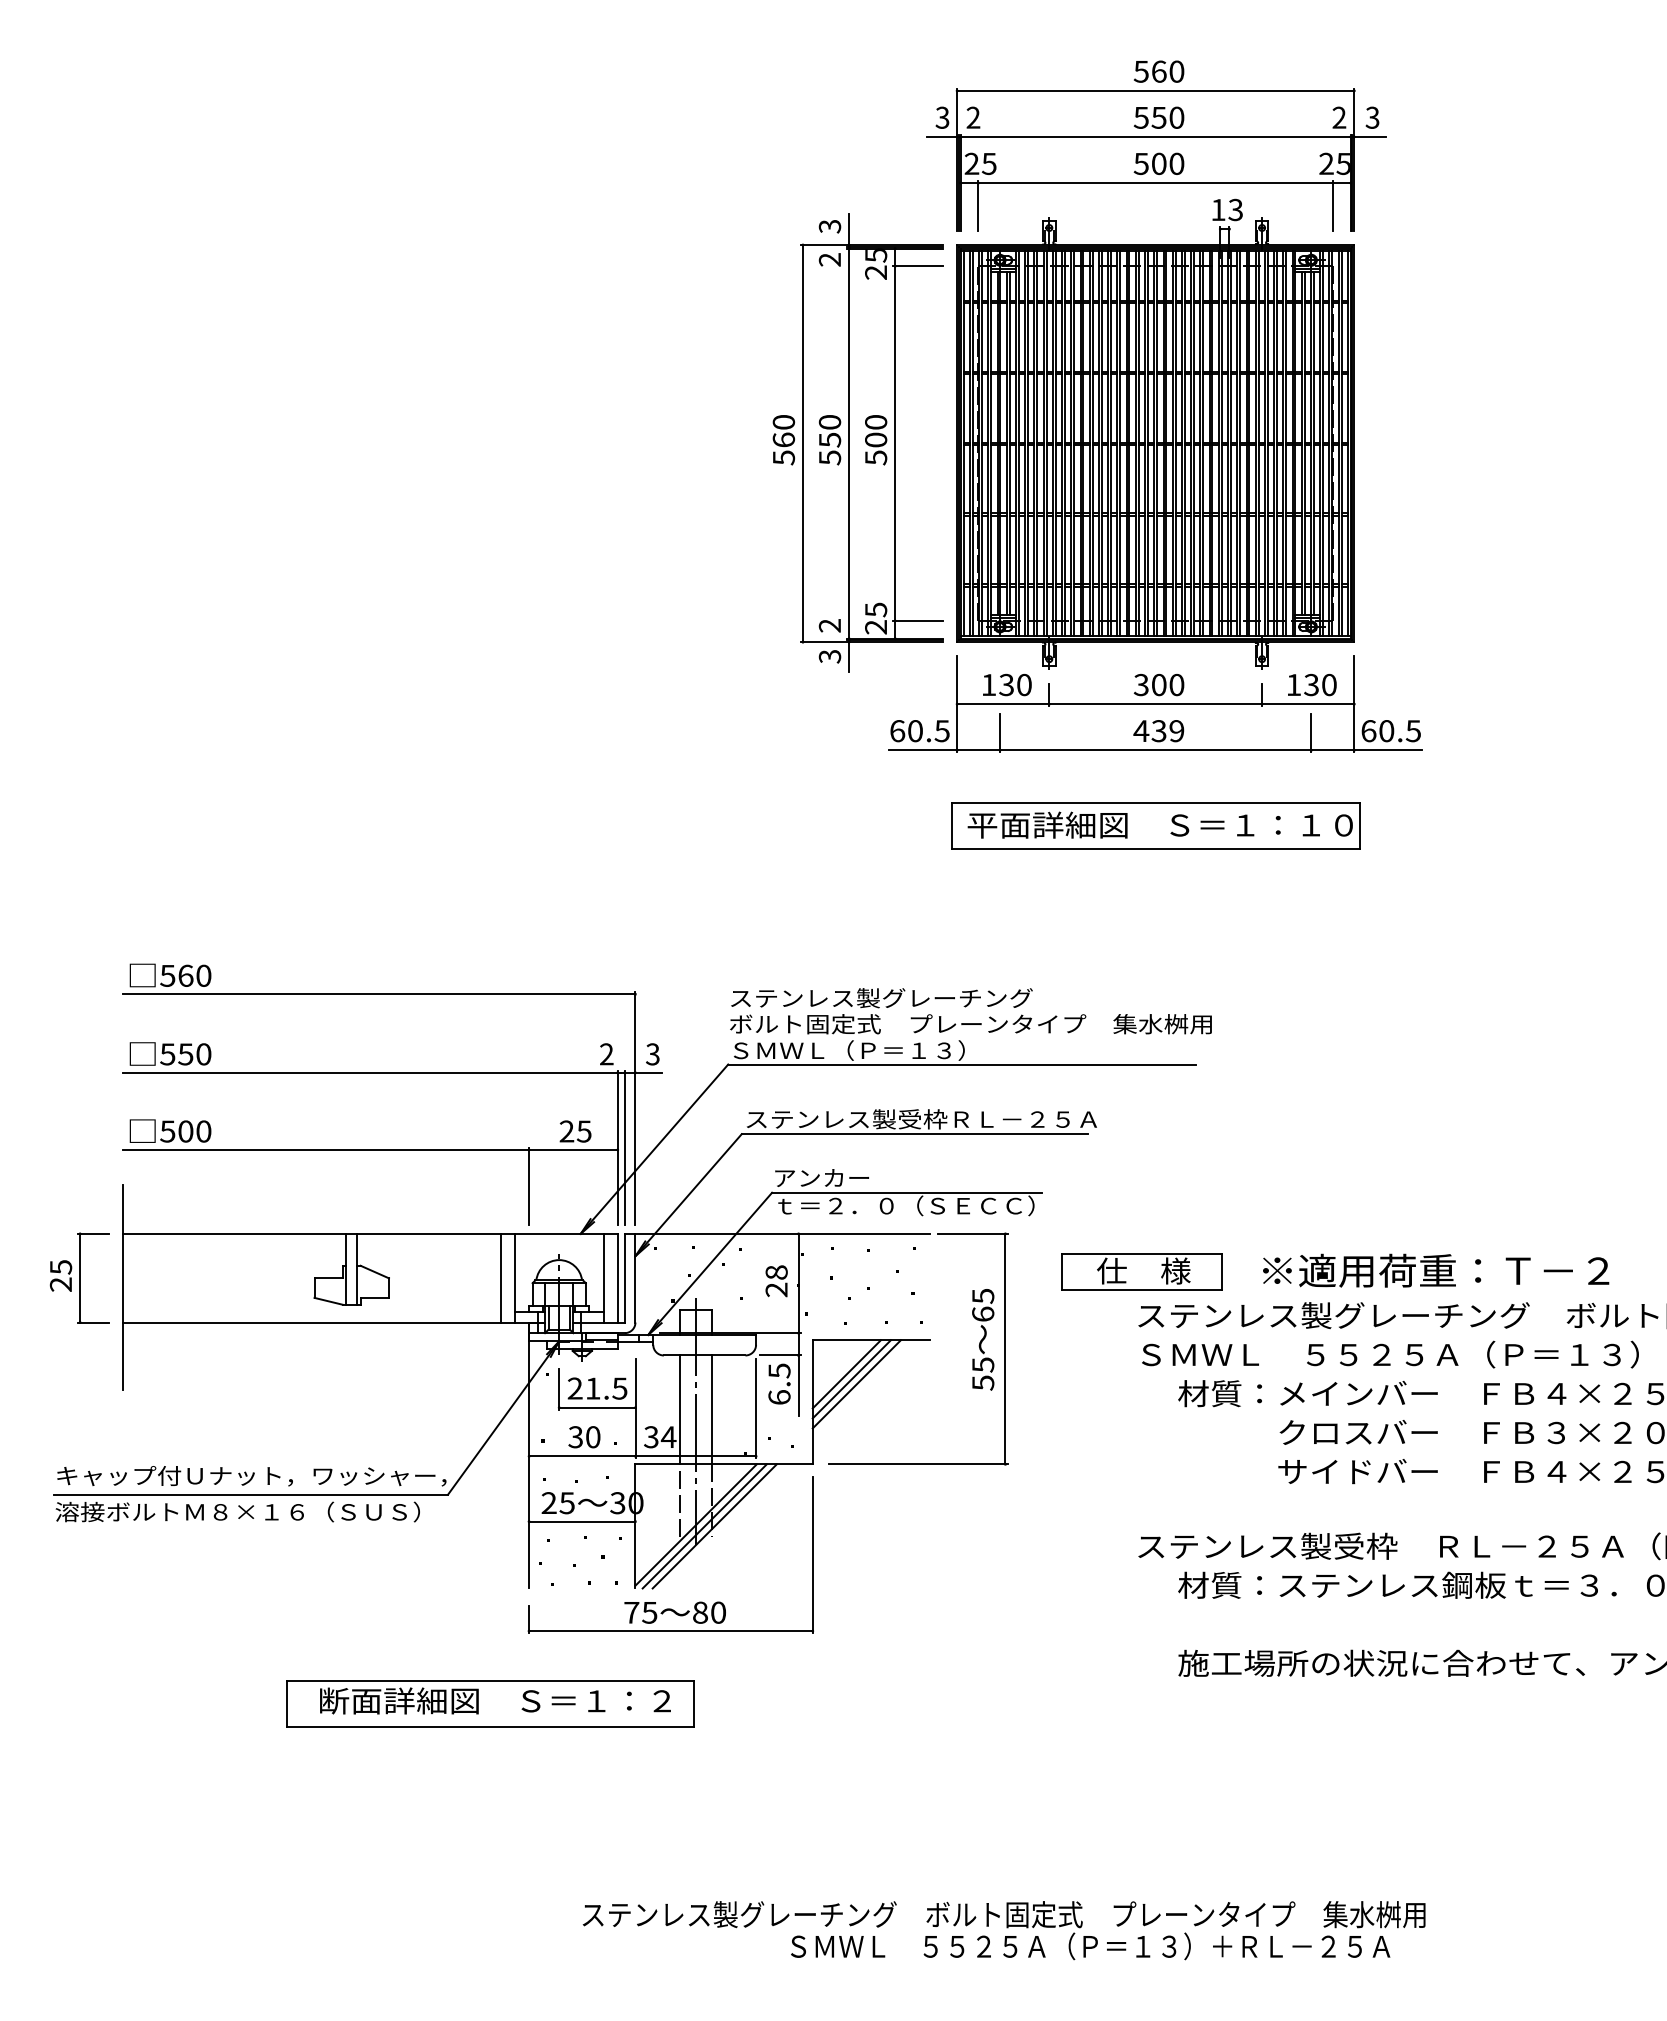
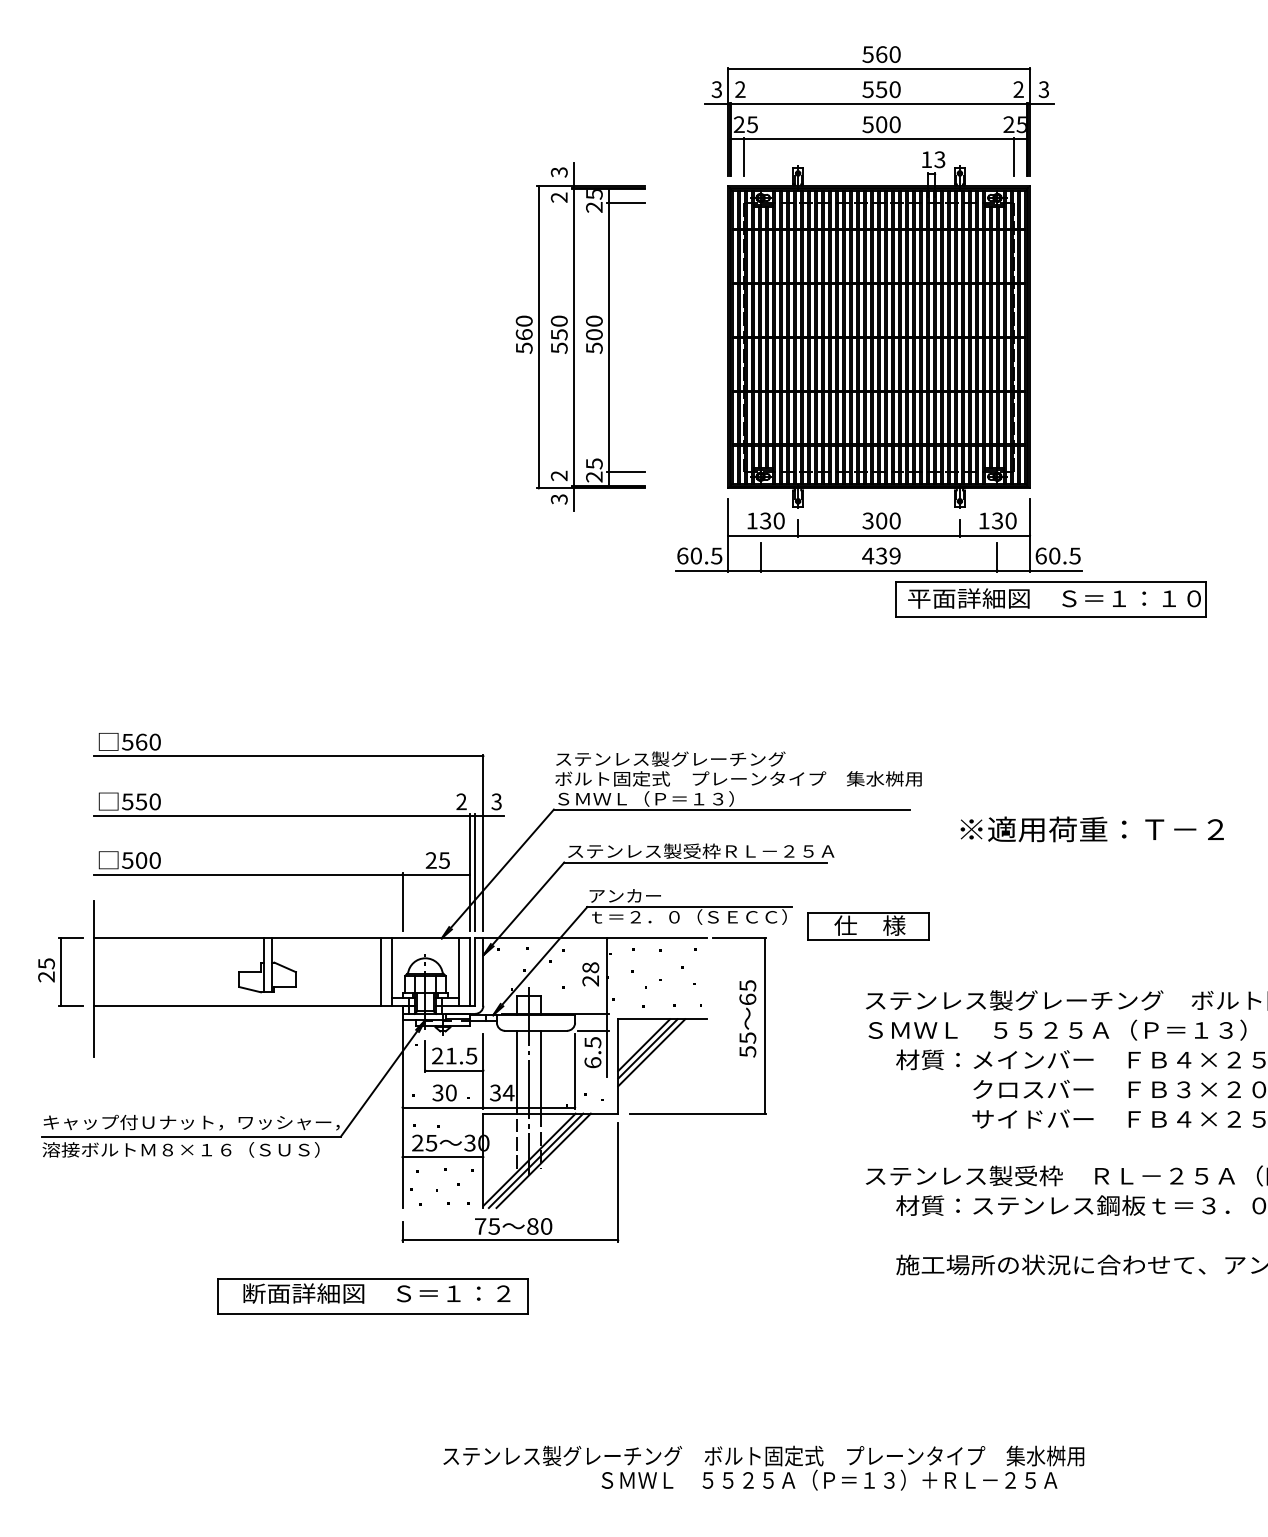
part: (857, 442) -> (580, 336), moved
part: (1155, 826) -> (1050, 599), moved
text: (1435, 1270) -> (1091, 829), moved
part: (1141, 1272) -> (868, 926), moved

